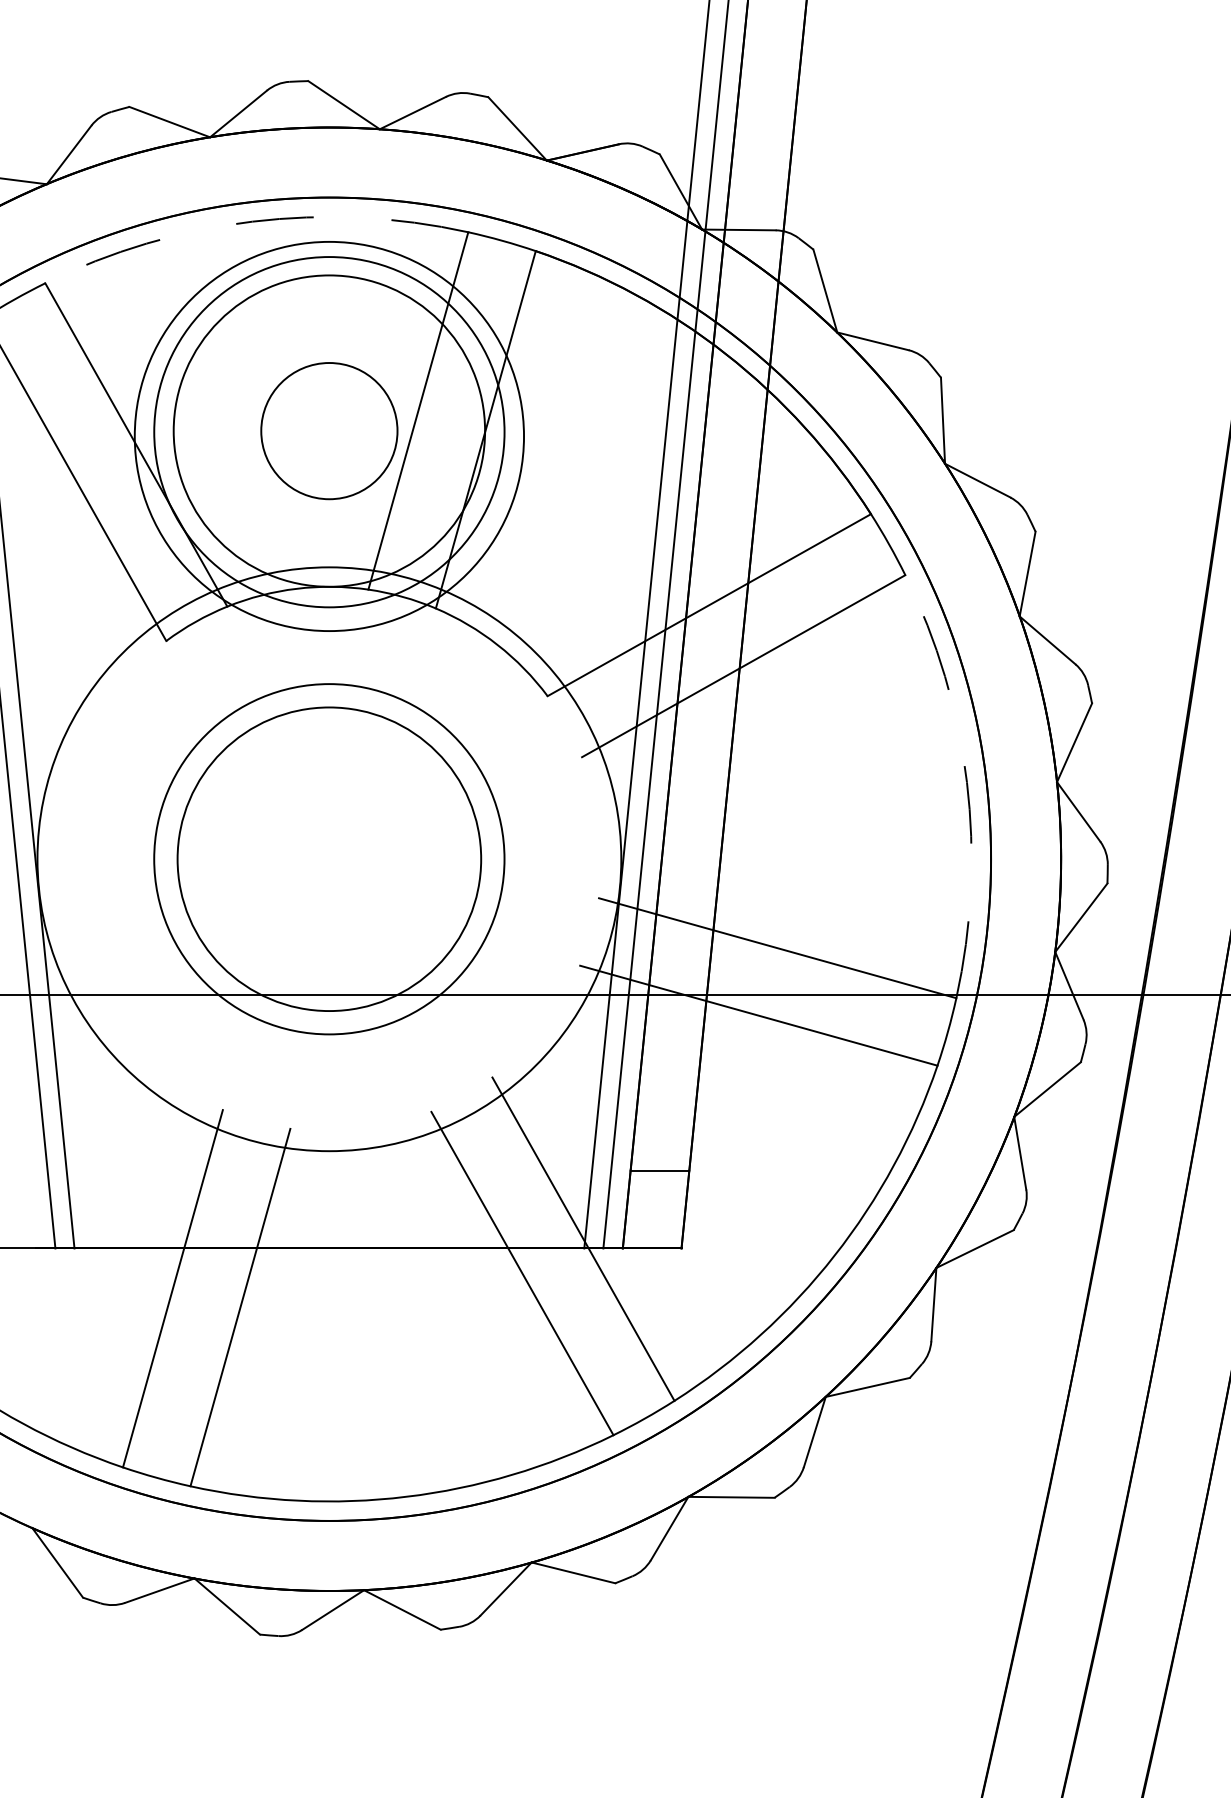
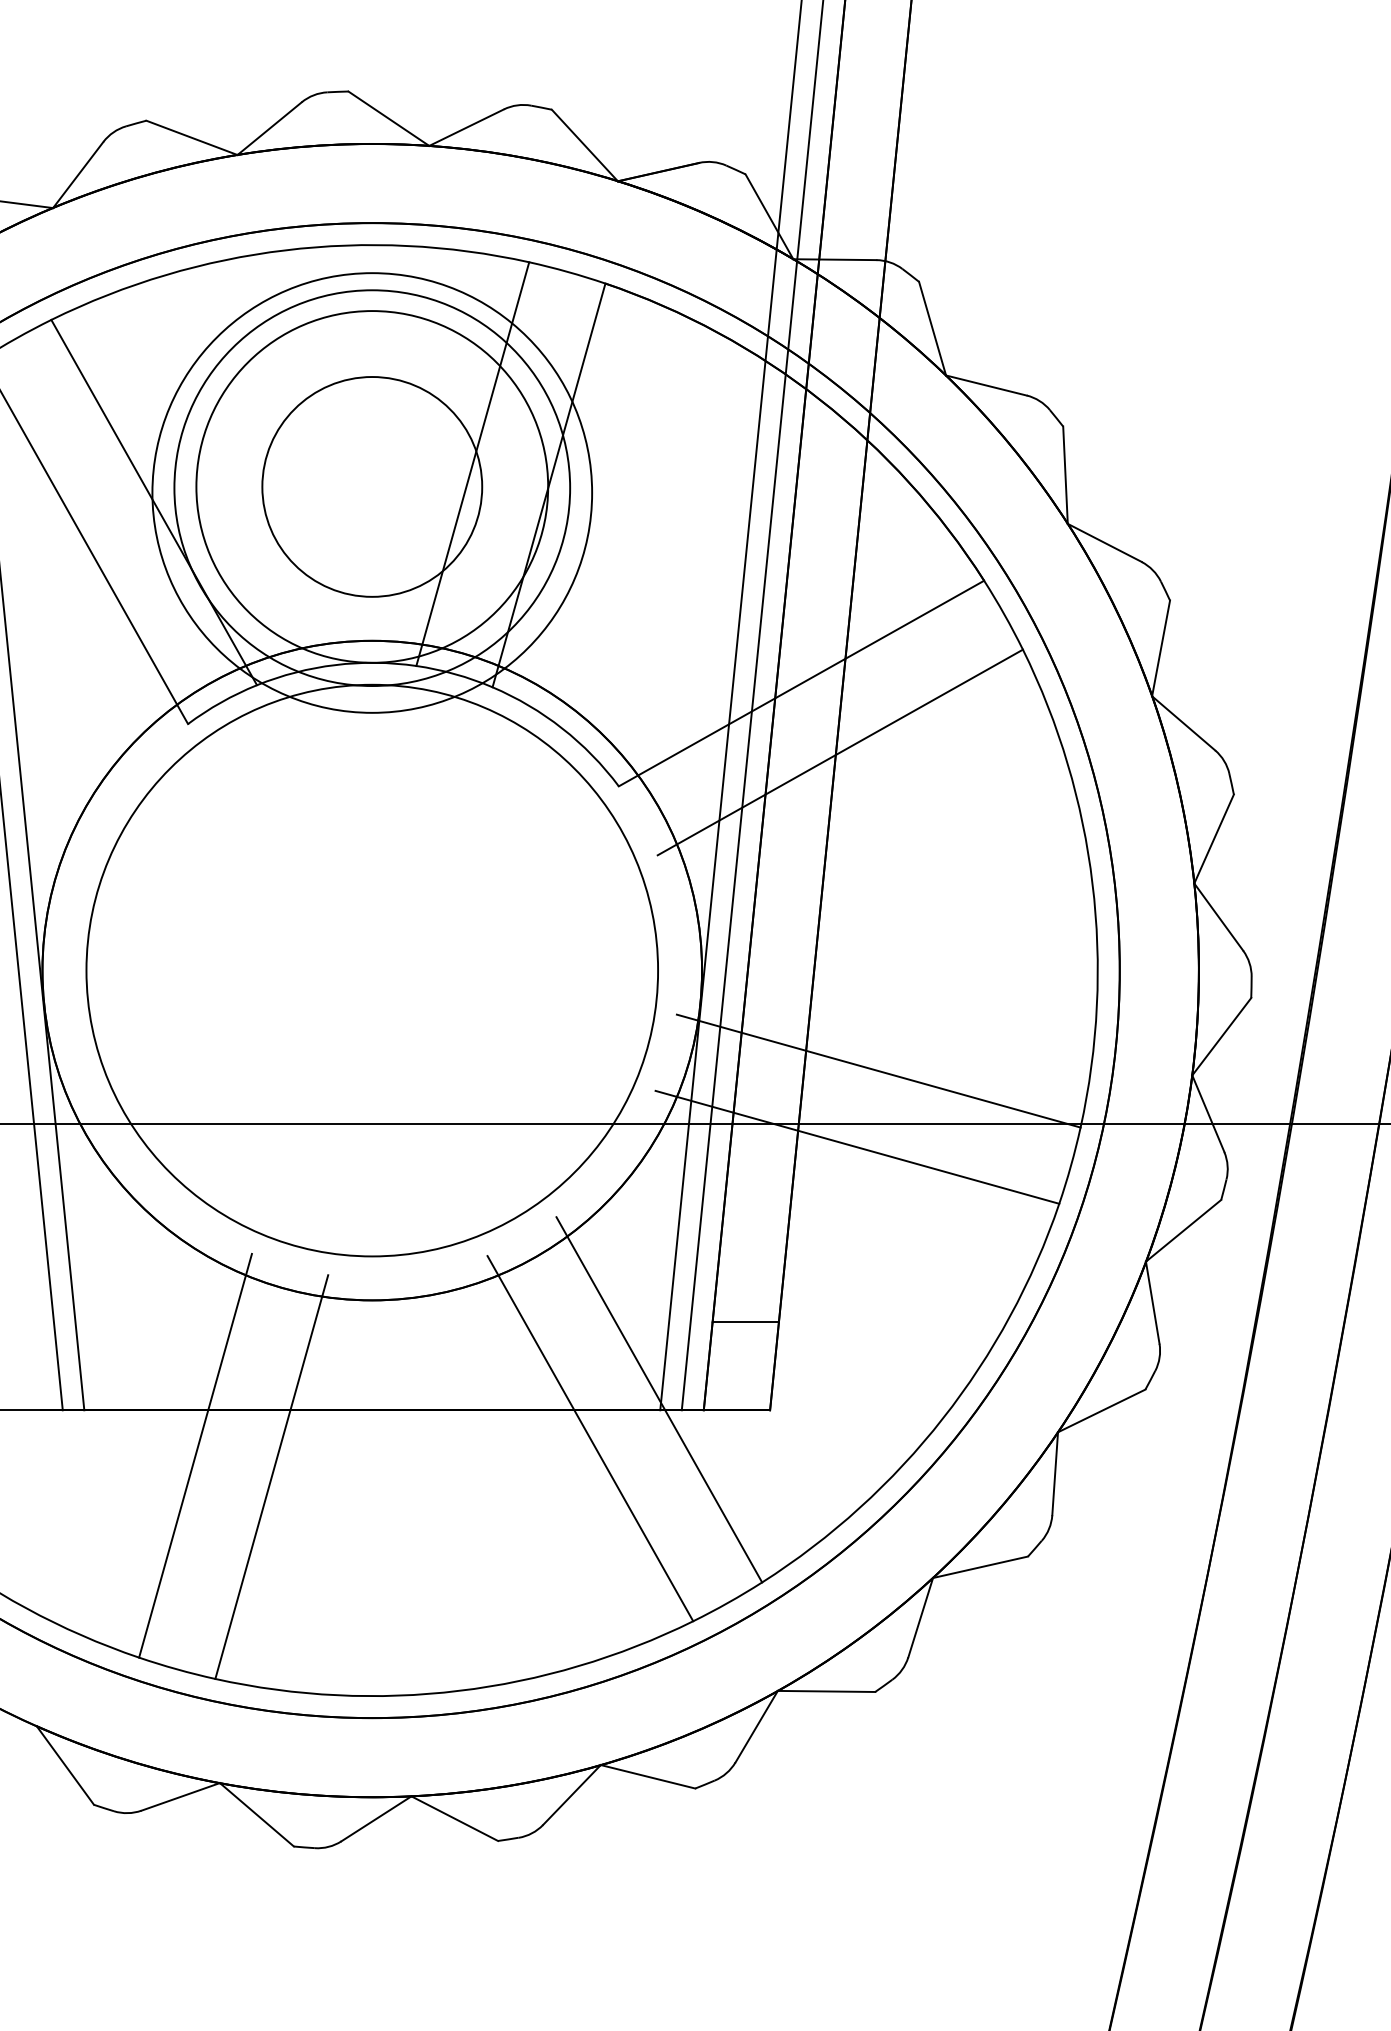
arc: (252, 221) -> (285, 250), dashed -> solid
circle: (329, 430) -> (372, 486), size x1.43
arc: (966, 782) -> (1092, 883), dashed -> solid
circle: (329, 859) -> (372, 970), size x1.67
circle: (329, 859) -> (372, 970), size x1.67

